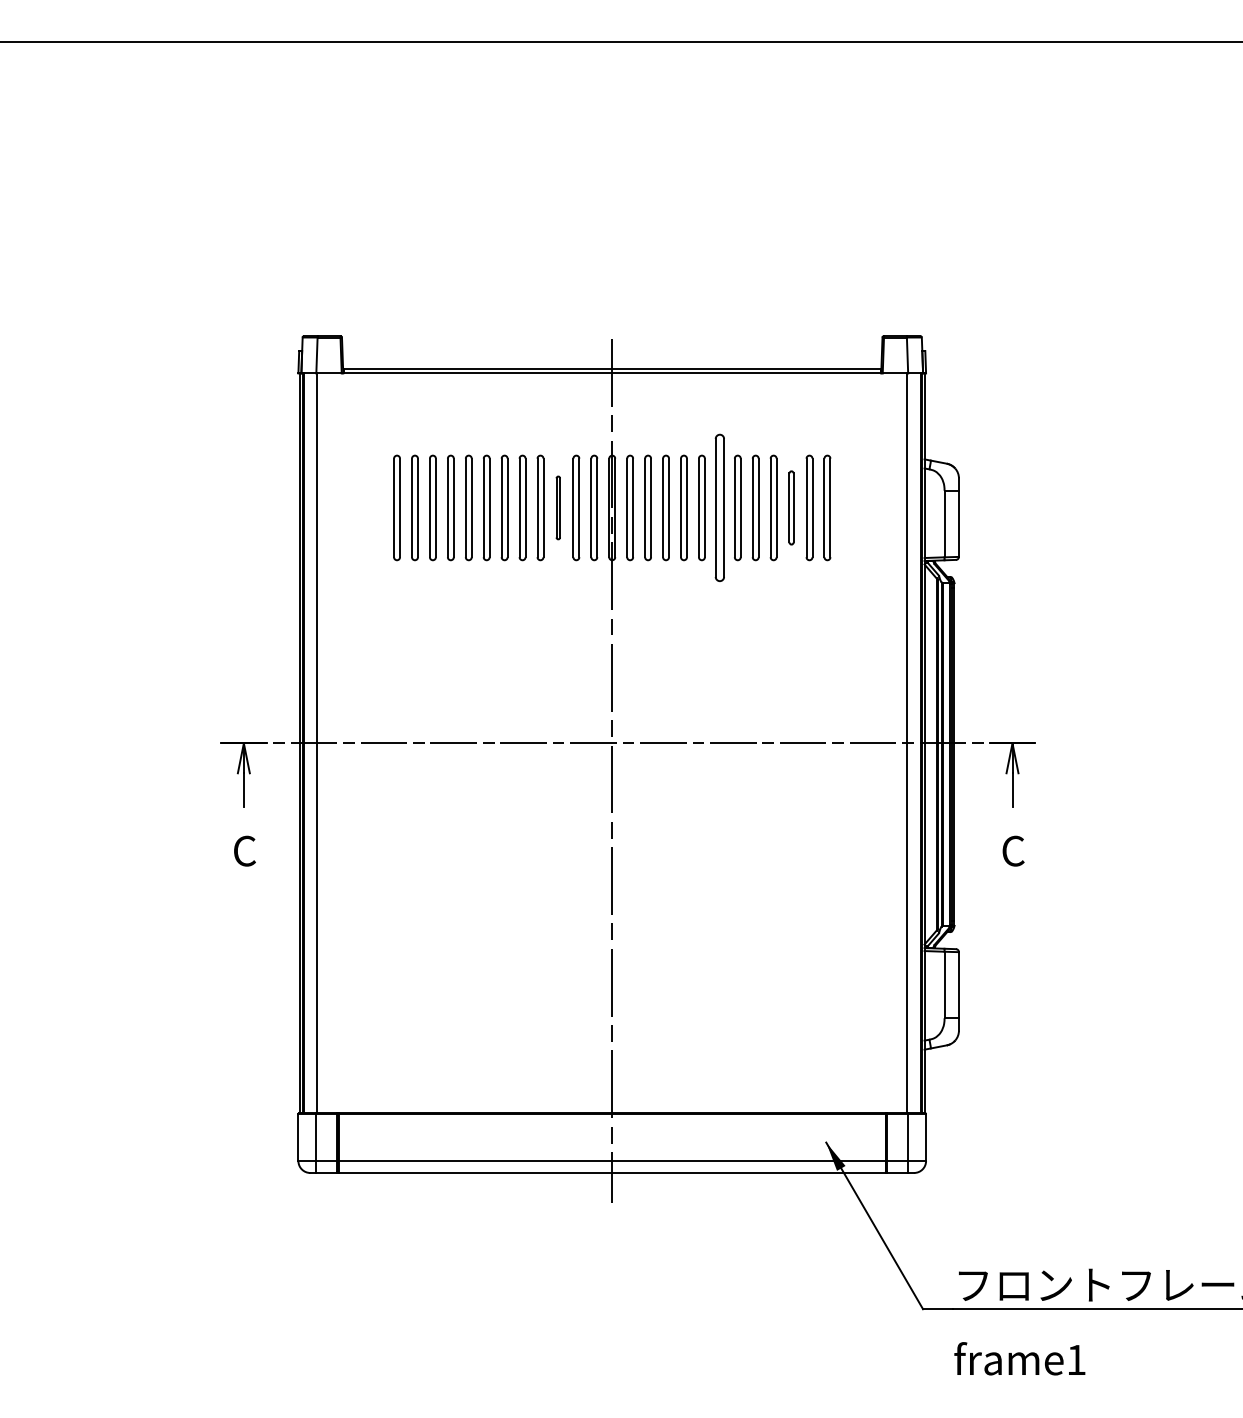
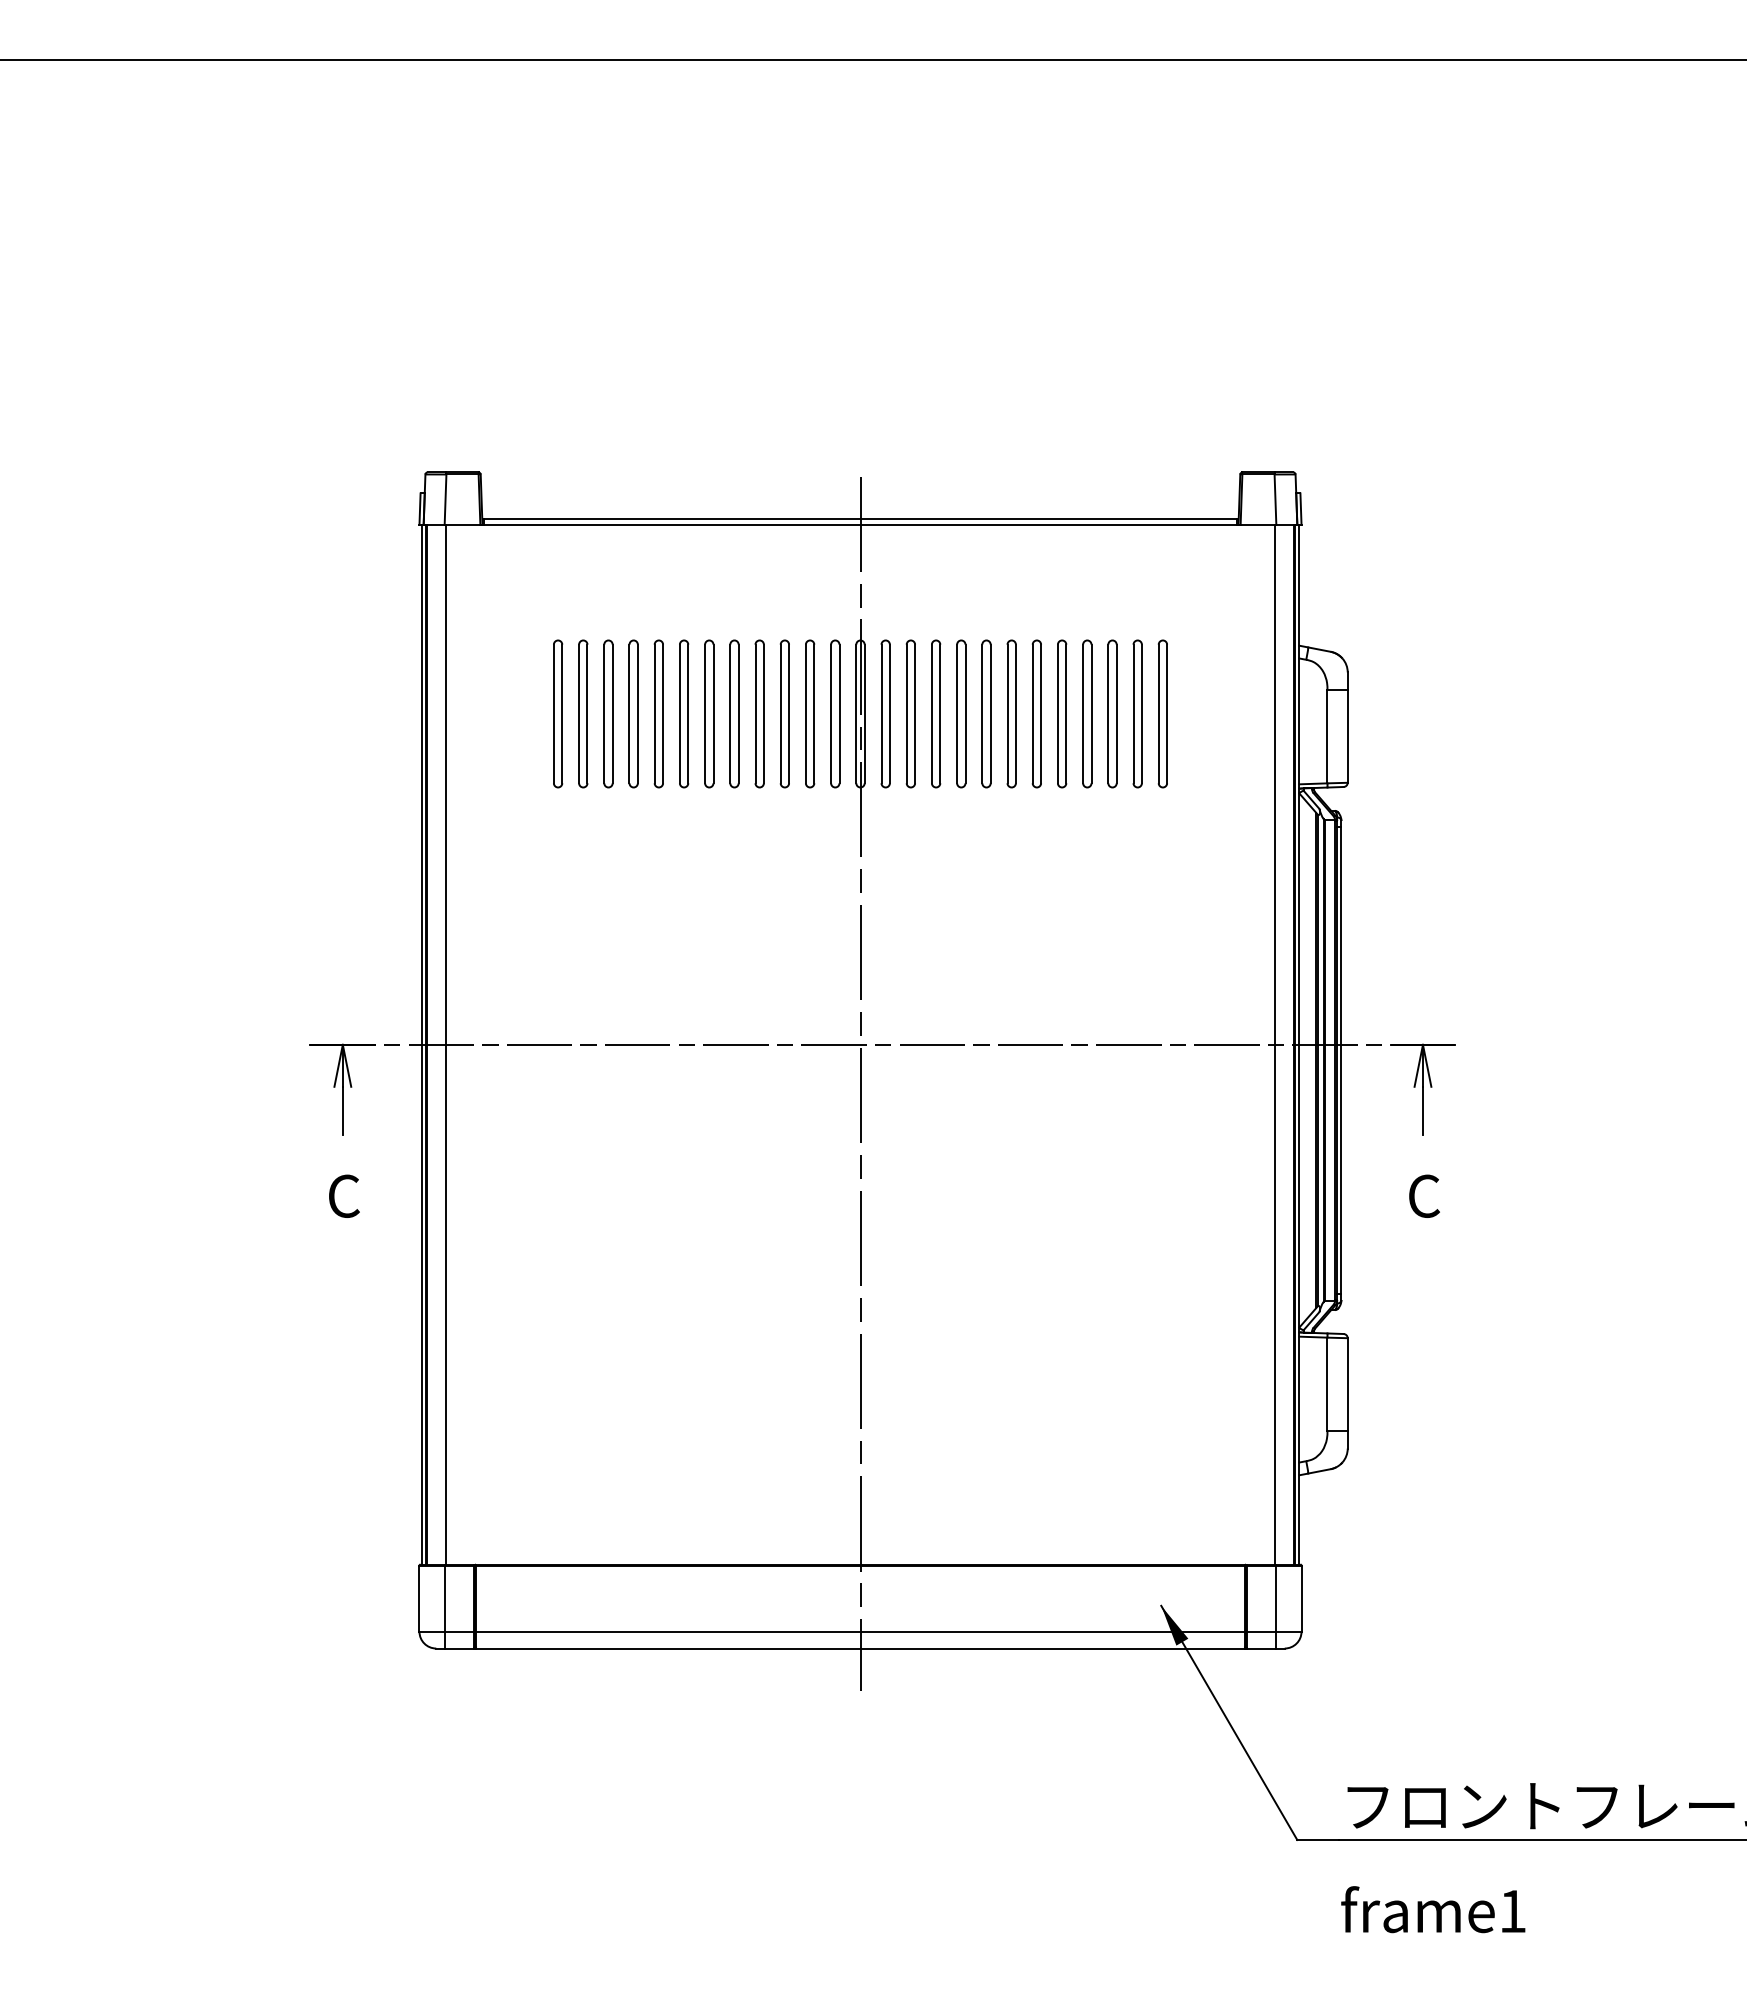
part: (558, 507) -> (784, 713), size x1.67
part: (719, 507) -> (1011, 713), size x0.71
part: (791, 507) -> (1112, 713), size x1.43

